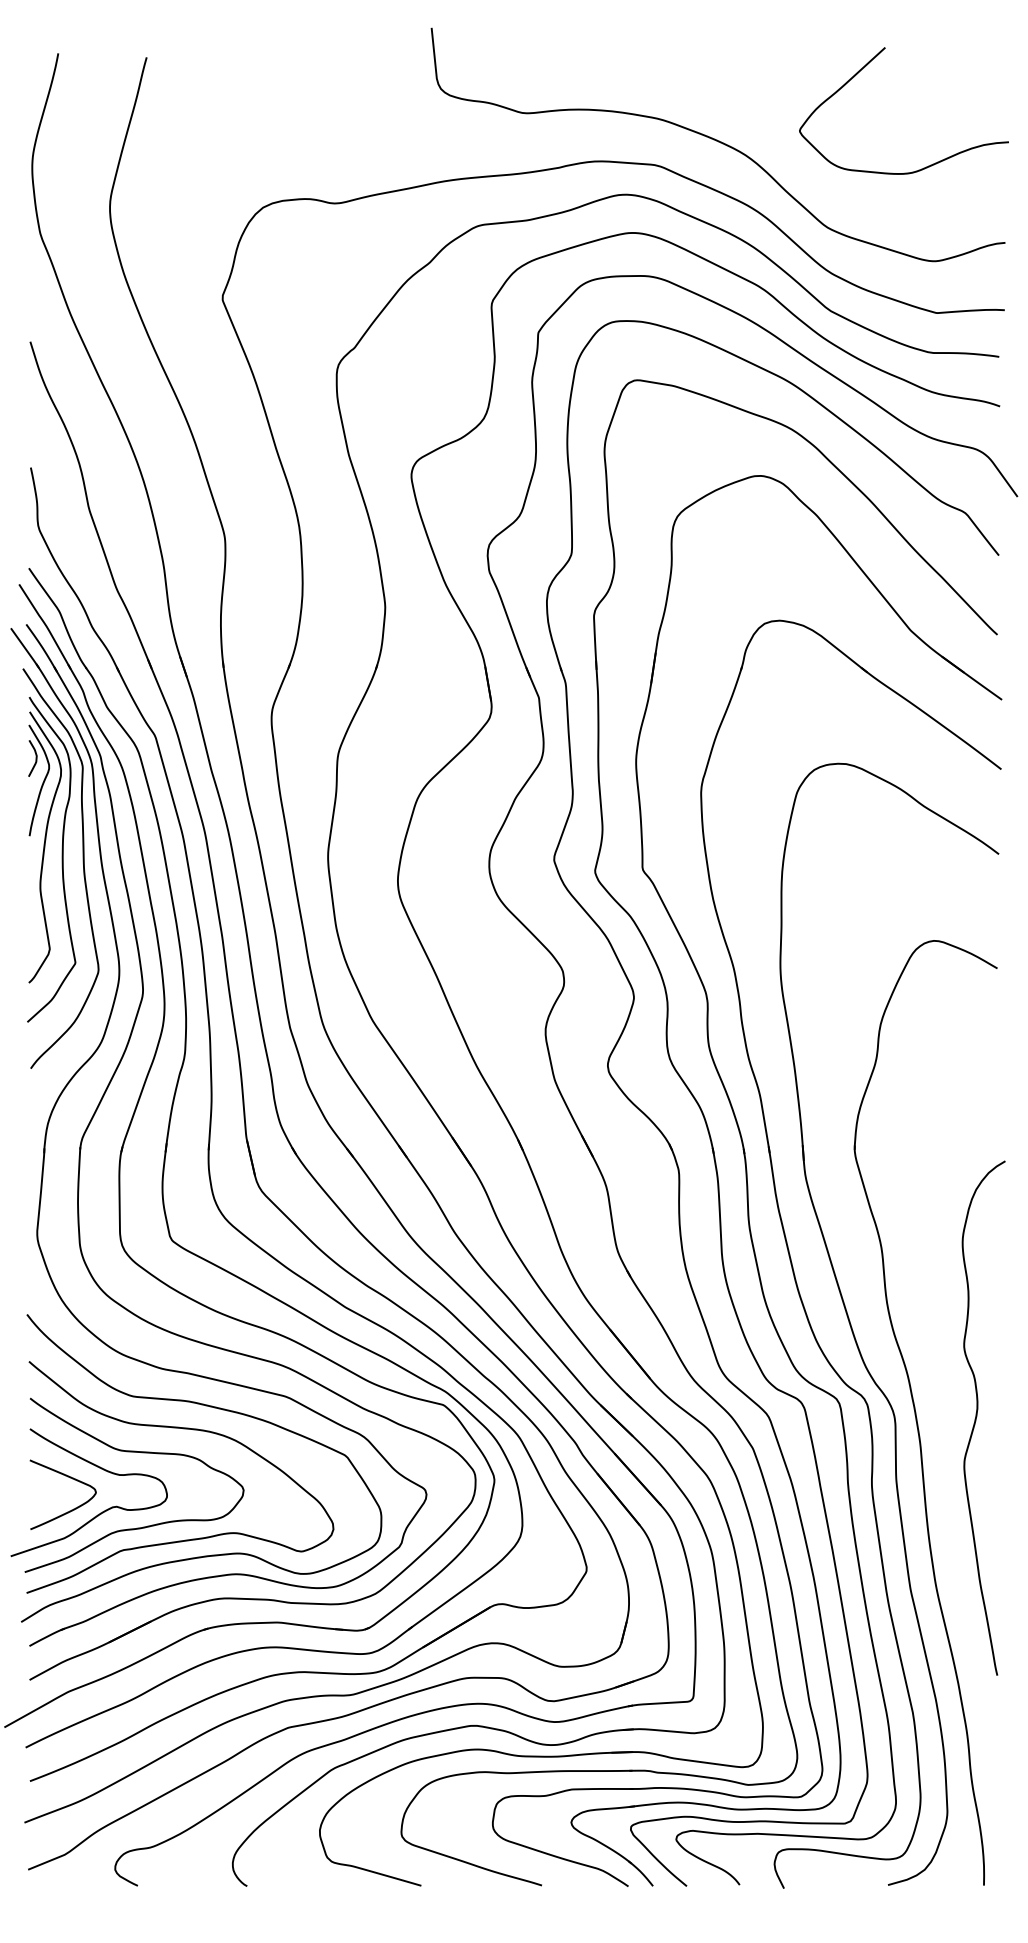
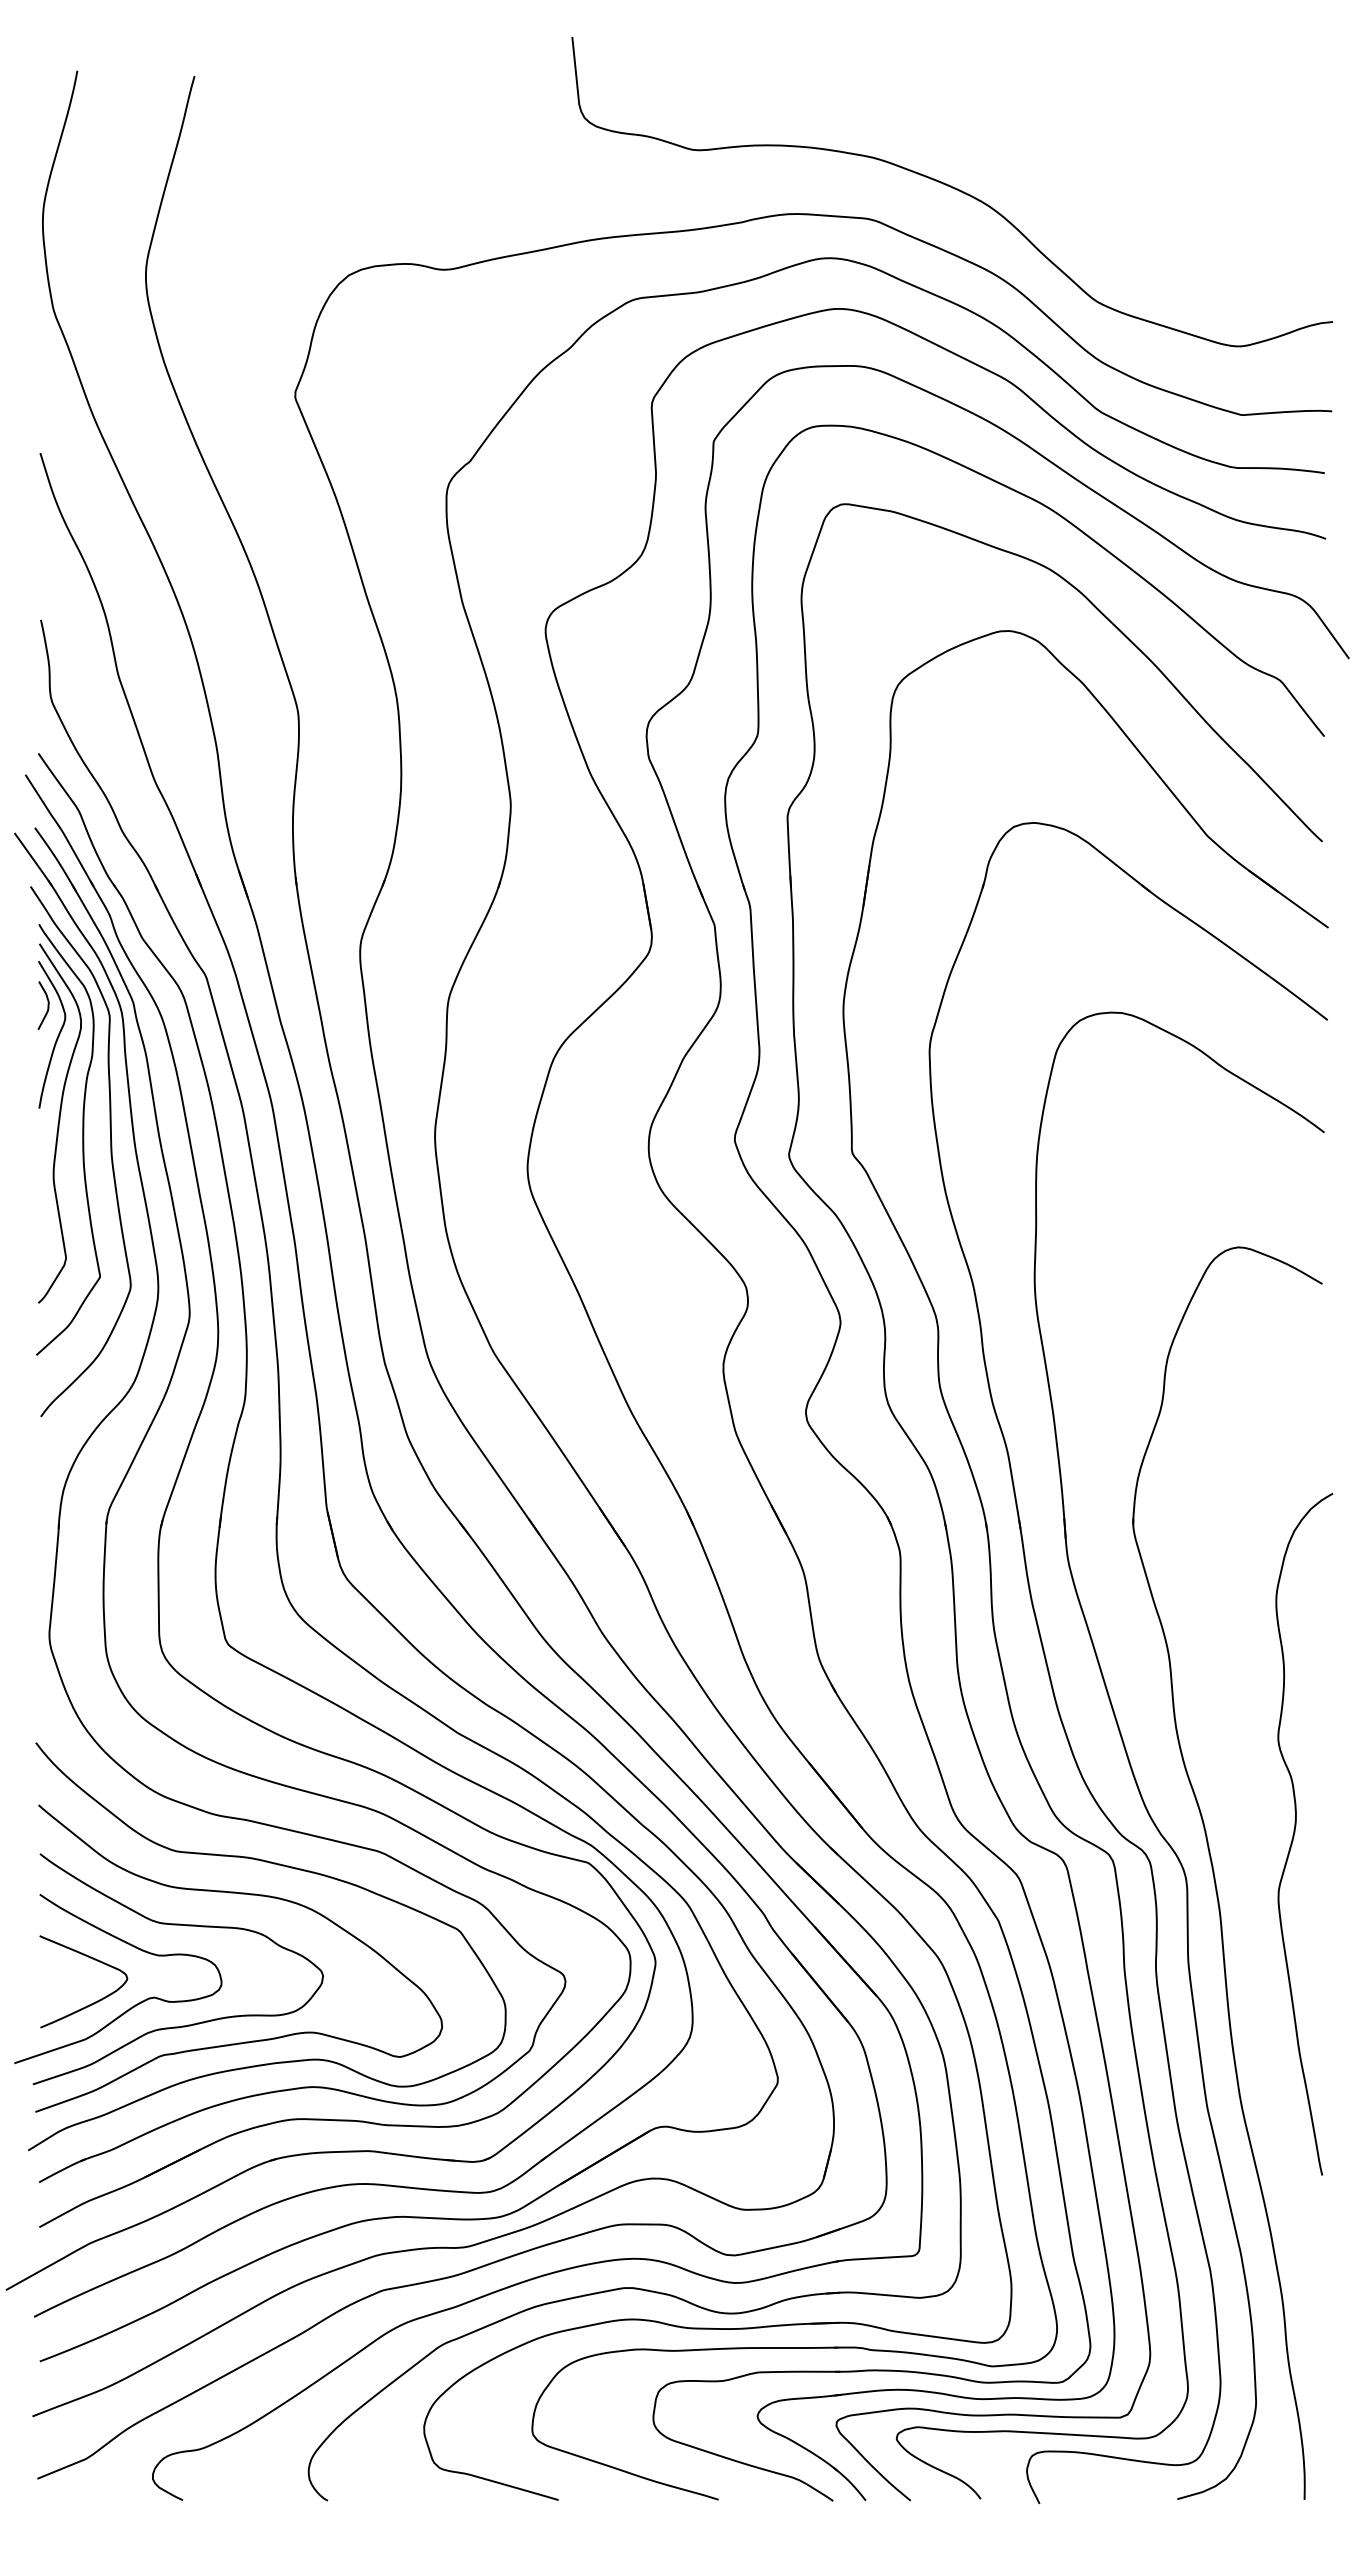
curve: (863, 68) -> (1144, 91), removed
curve: (977, 1416) -> (1295, 1832), moved

